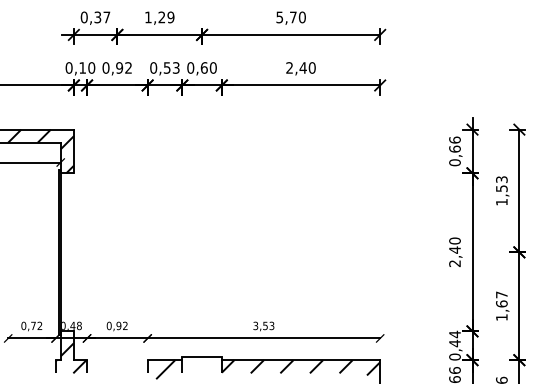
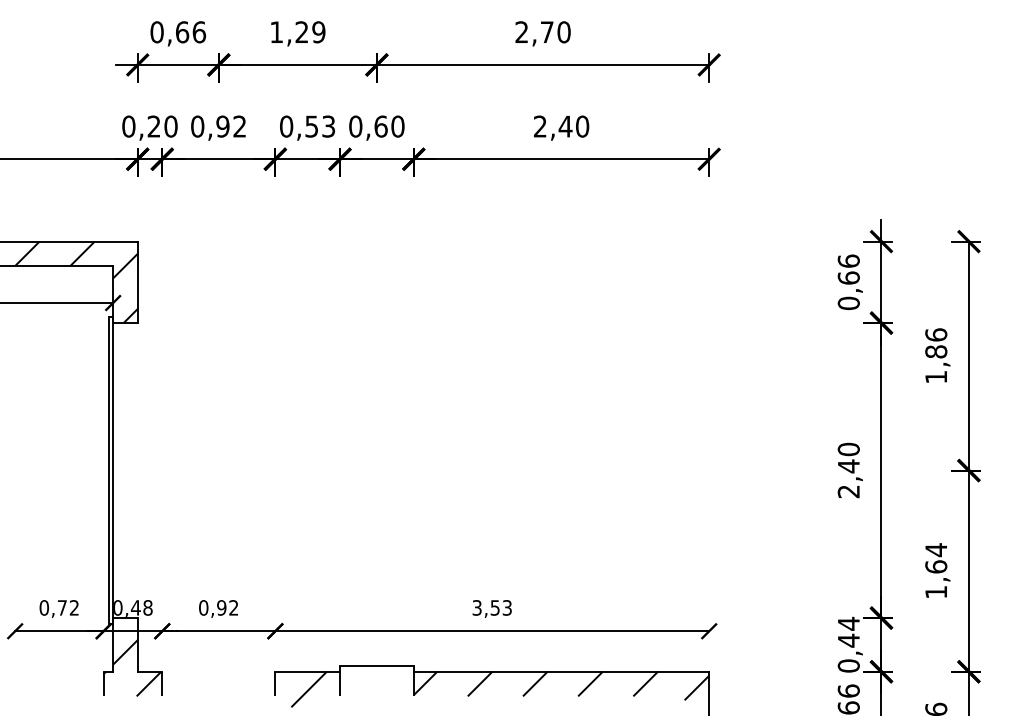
text: (102, 17) -> (191, 32), 0,37 -> 0,66
text: (279, 17) -> (521, 32), 5,70 -> 2,70
text: (82, 67) -> (153, 125), 0,10 -> 0,20
text: (501, 184) -> (935, 344), 1,53 -> 1,86
text: (501, 294) -> (935, 549), 1,67 -> 1,64

